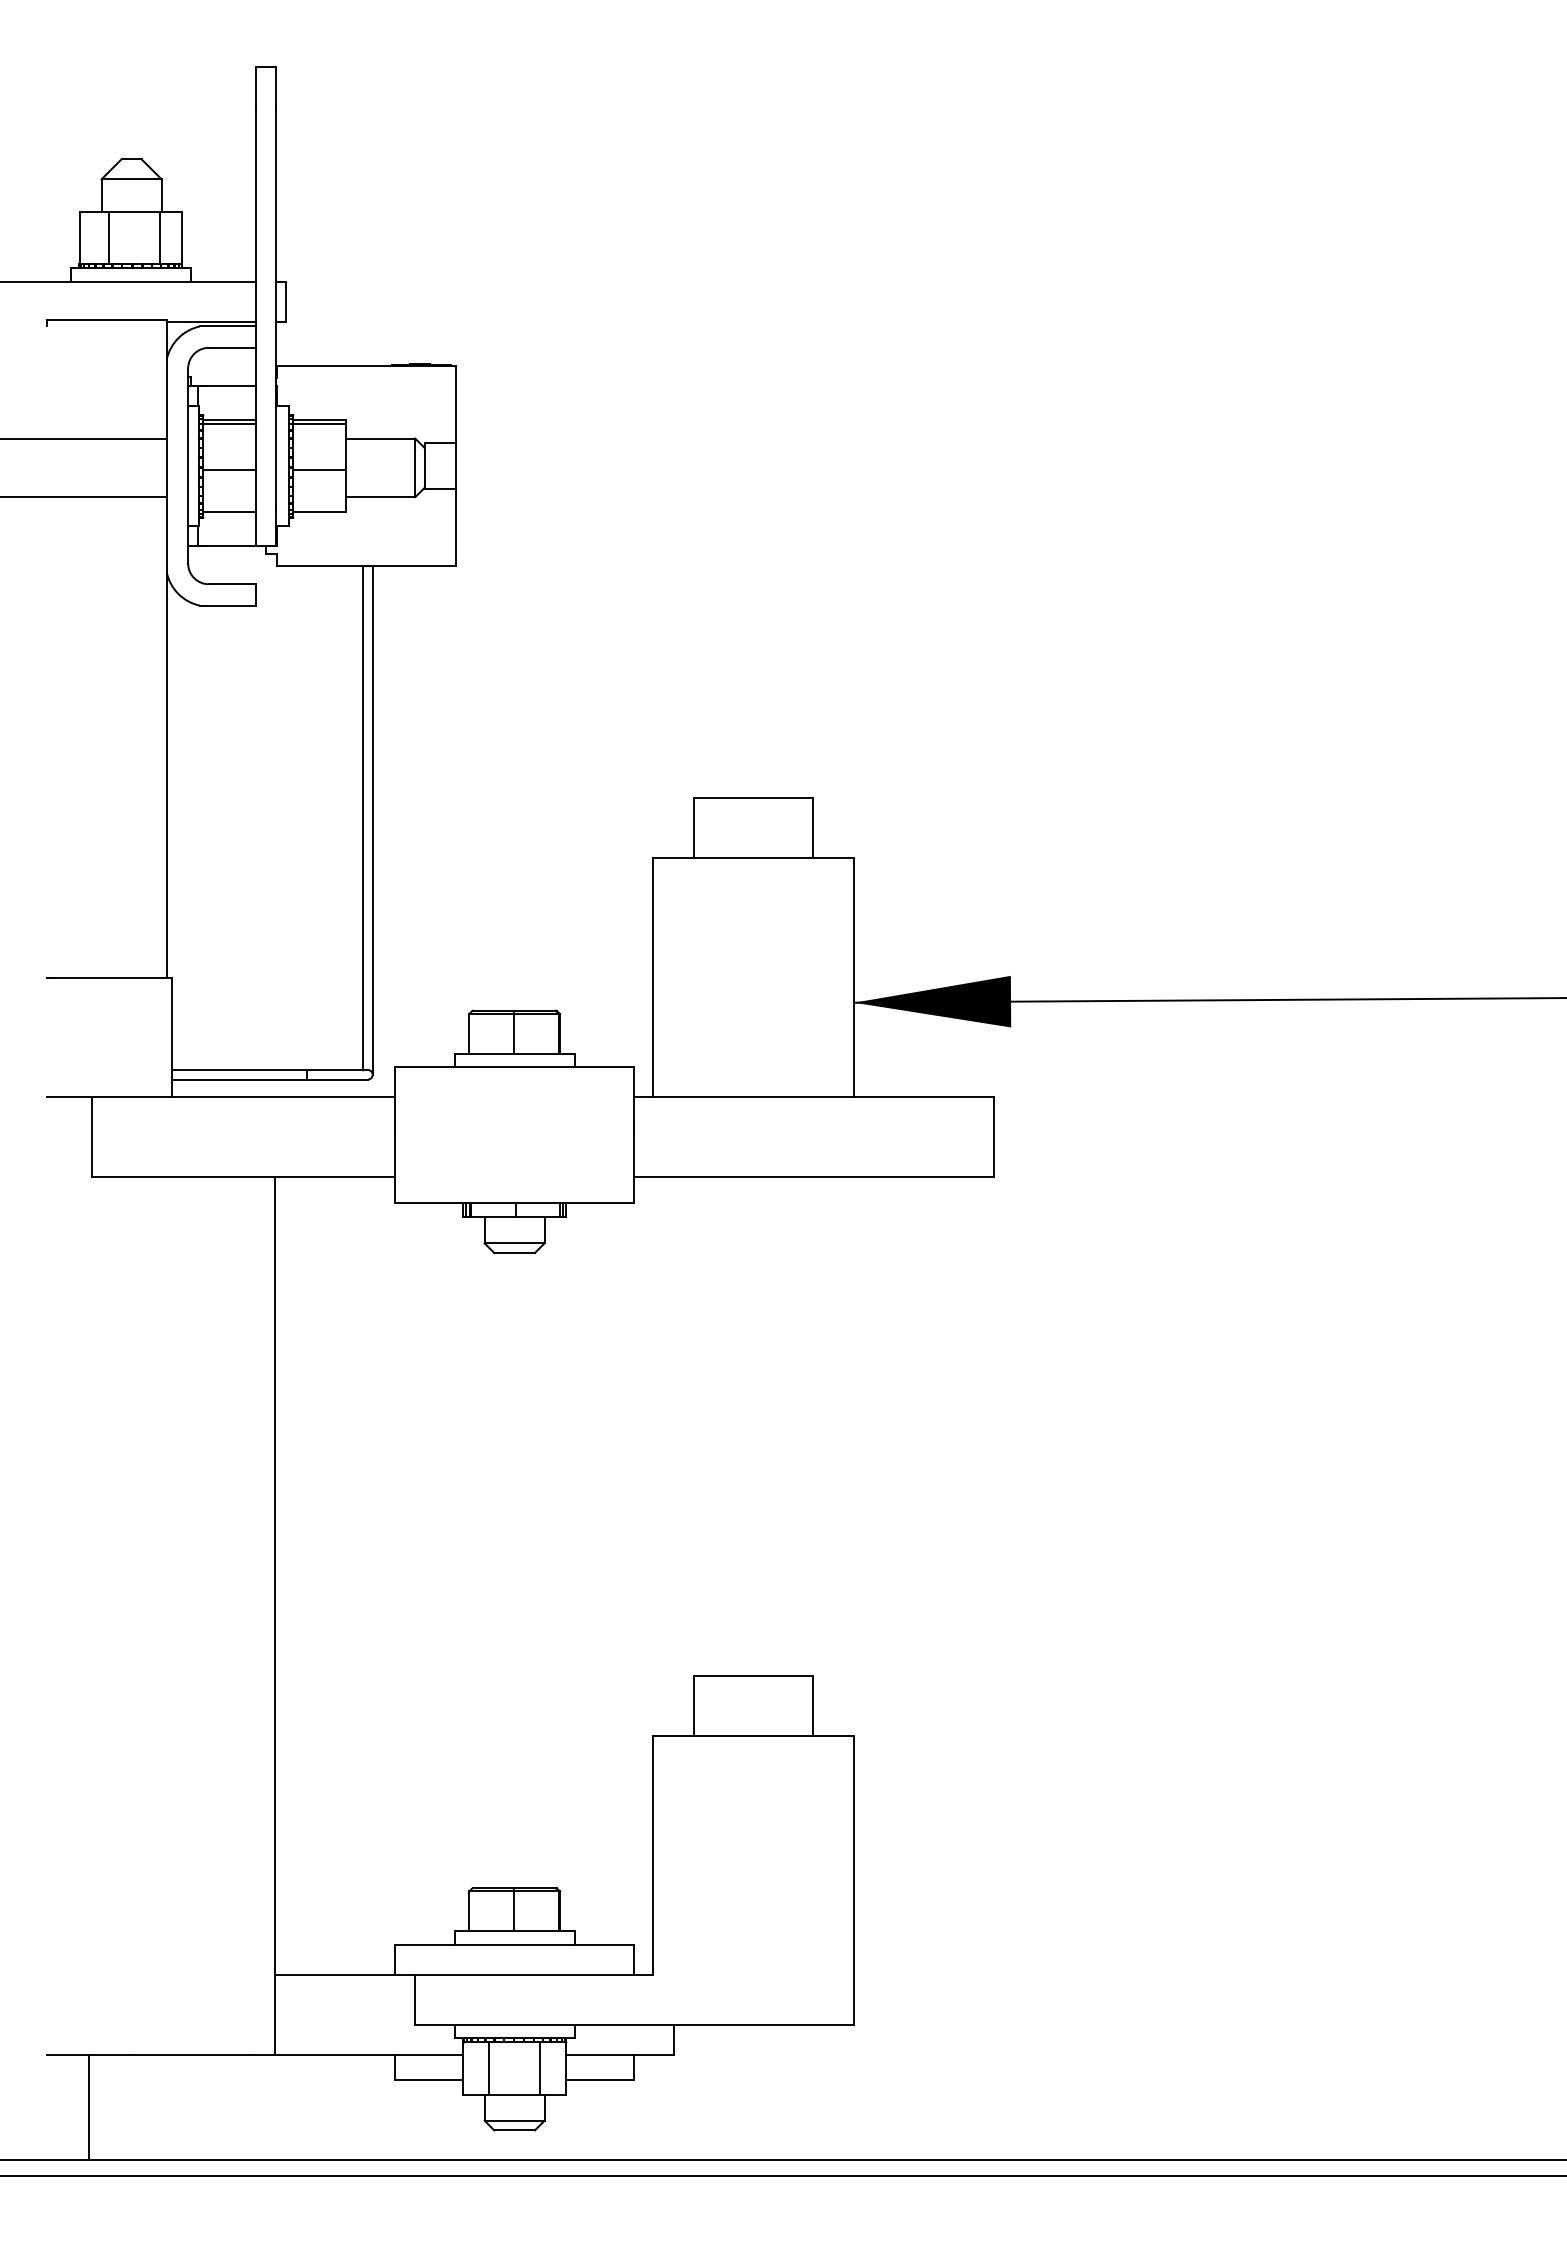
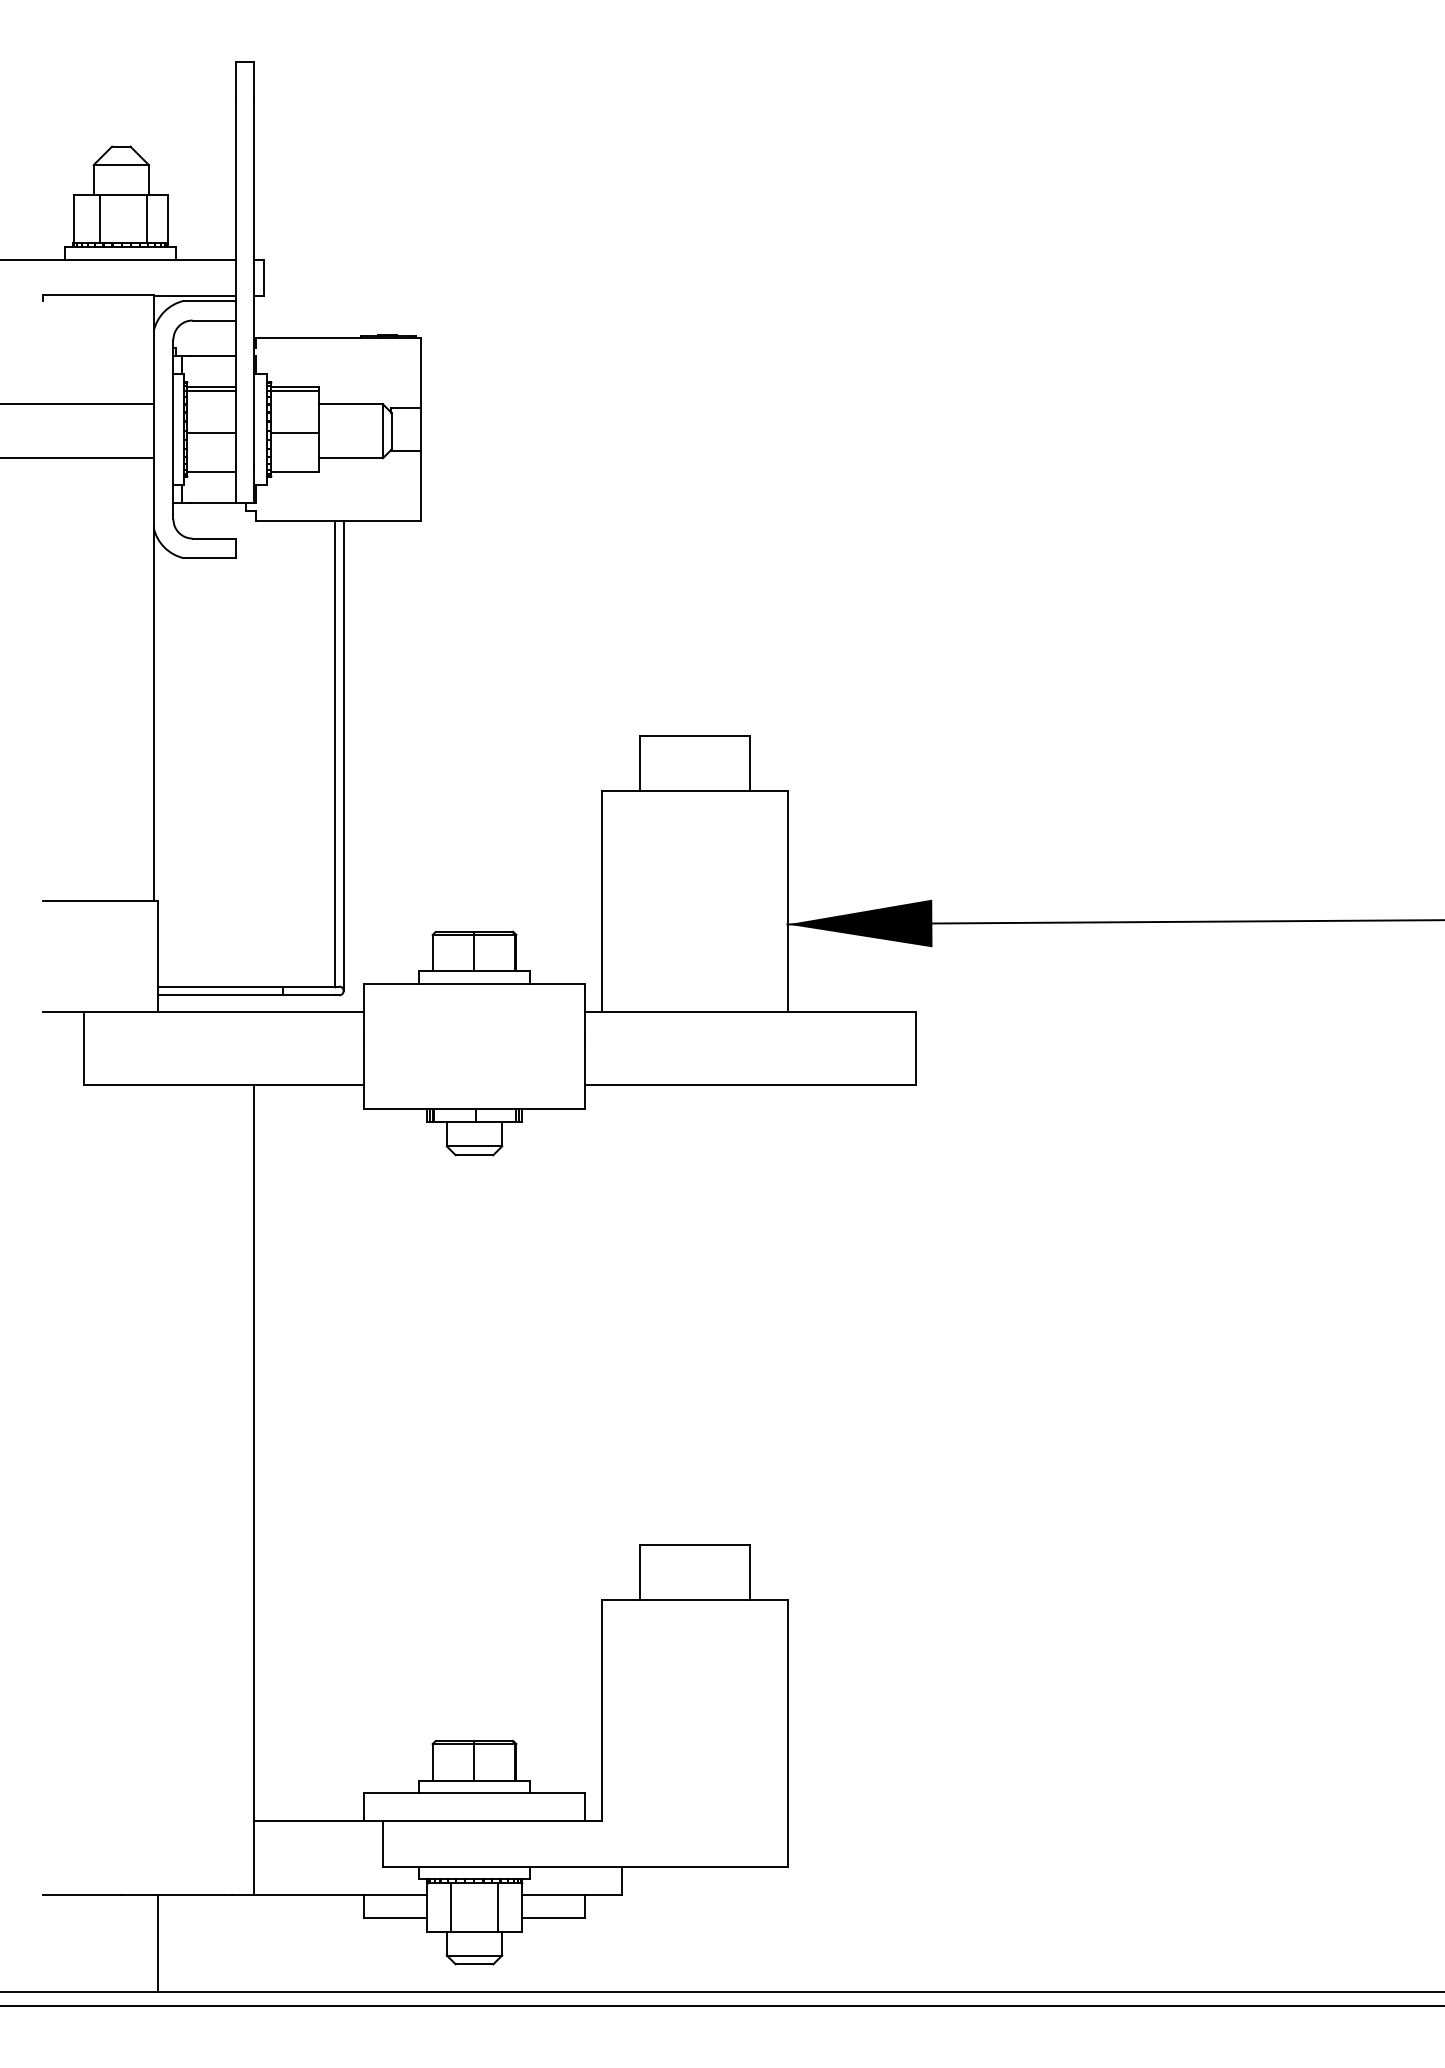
line: (88, 2107) -> (158, 1943), moved

